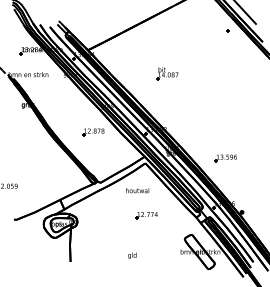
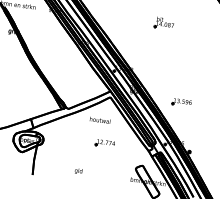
part: (167, 73) -> (164, 23), moved
part: (93, 132) -> (68, 63), removed
text: (132, 255) -> (78, 171), moved

